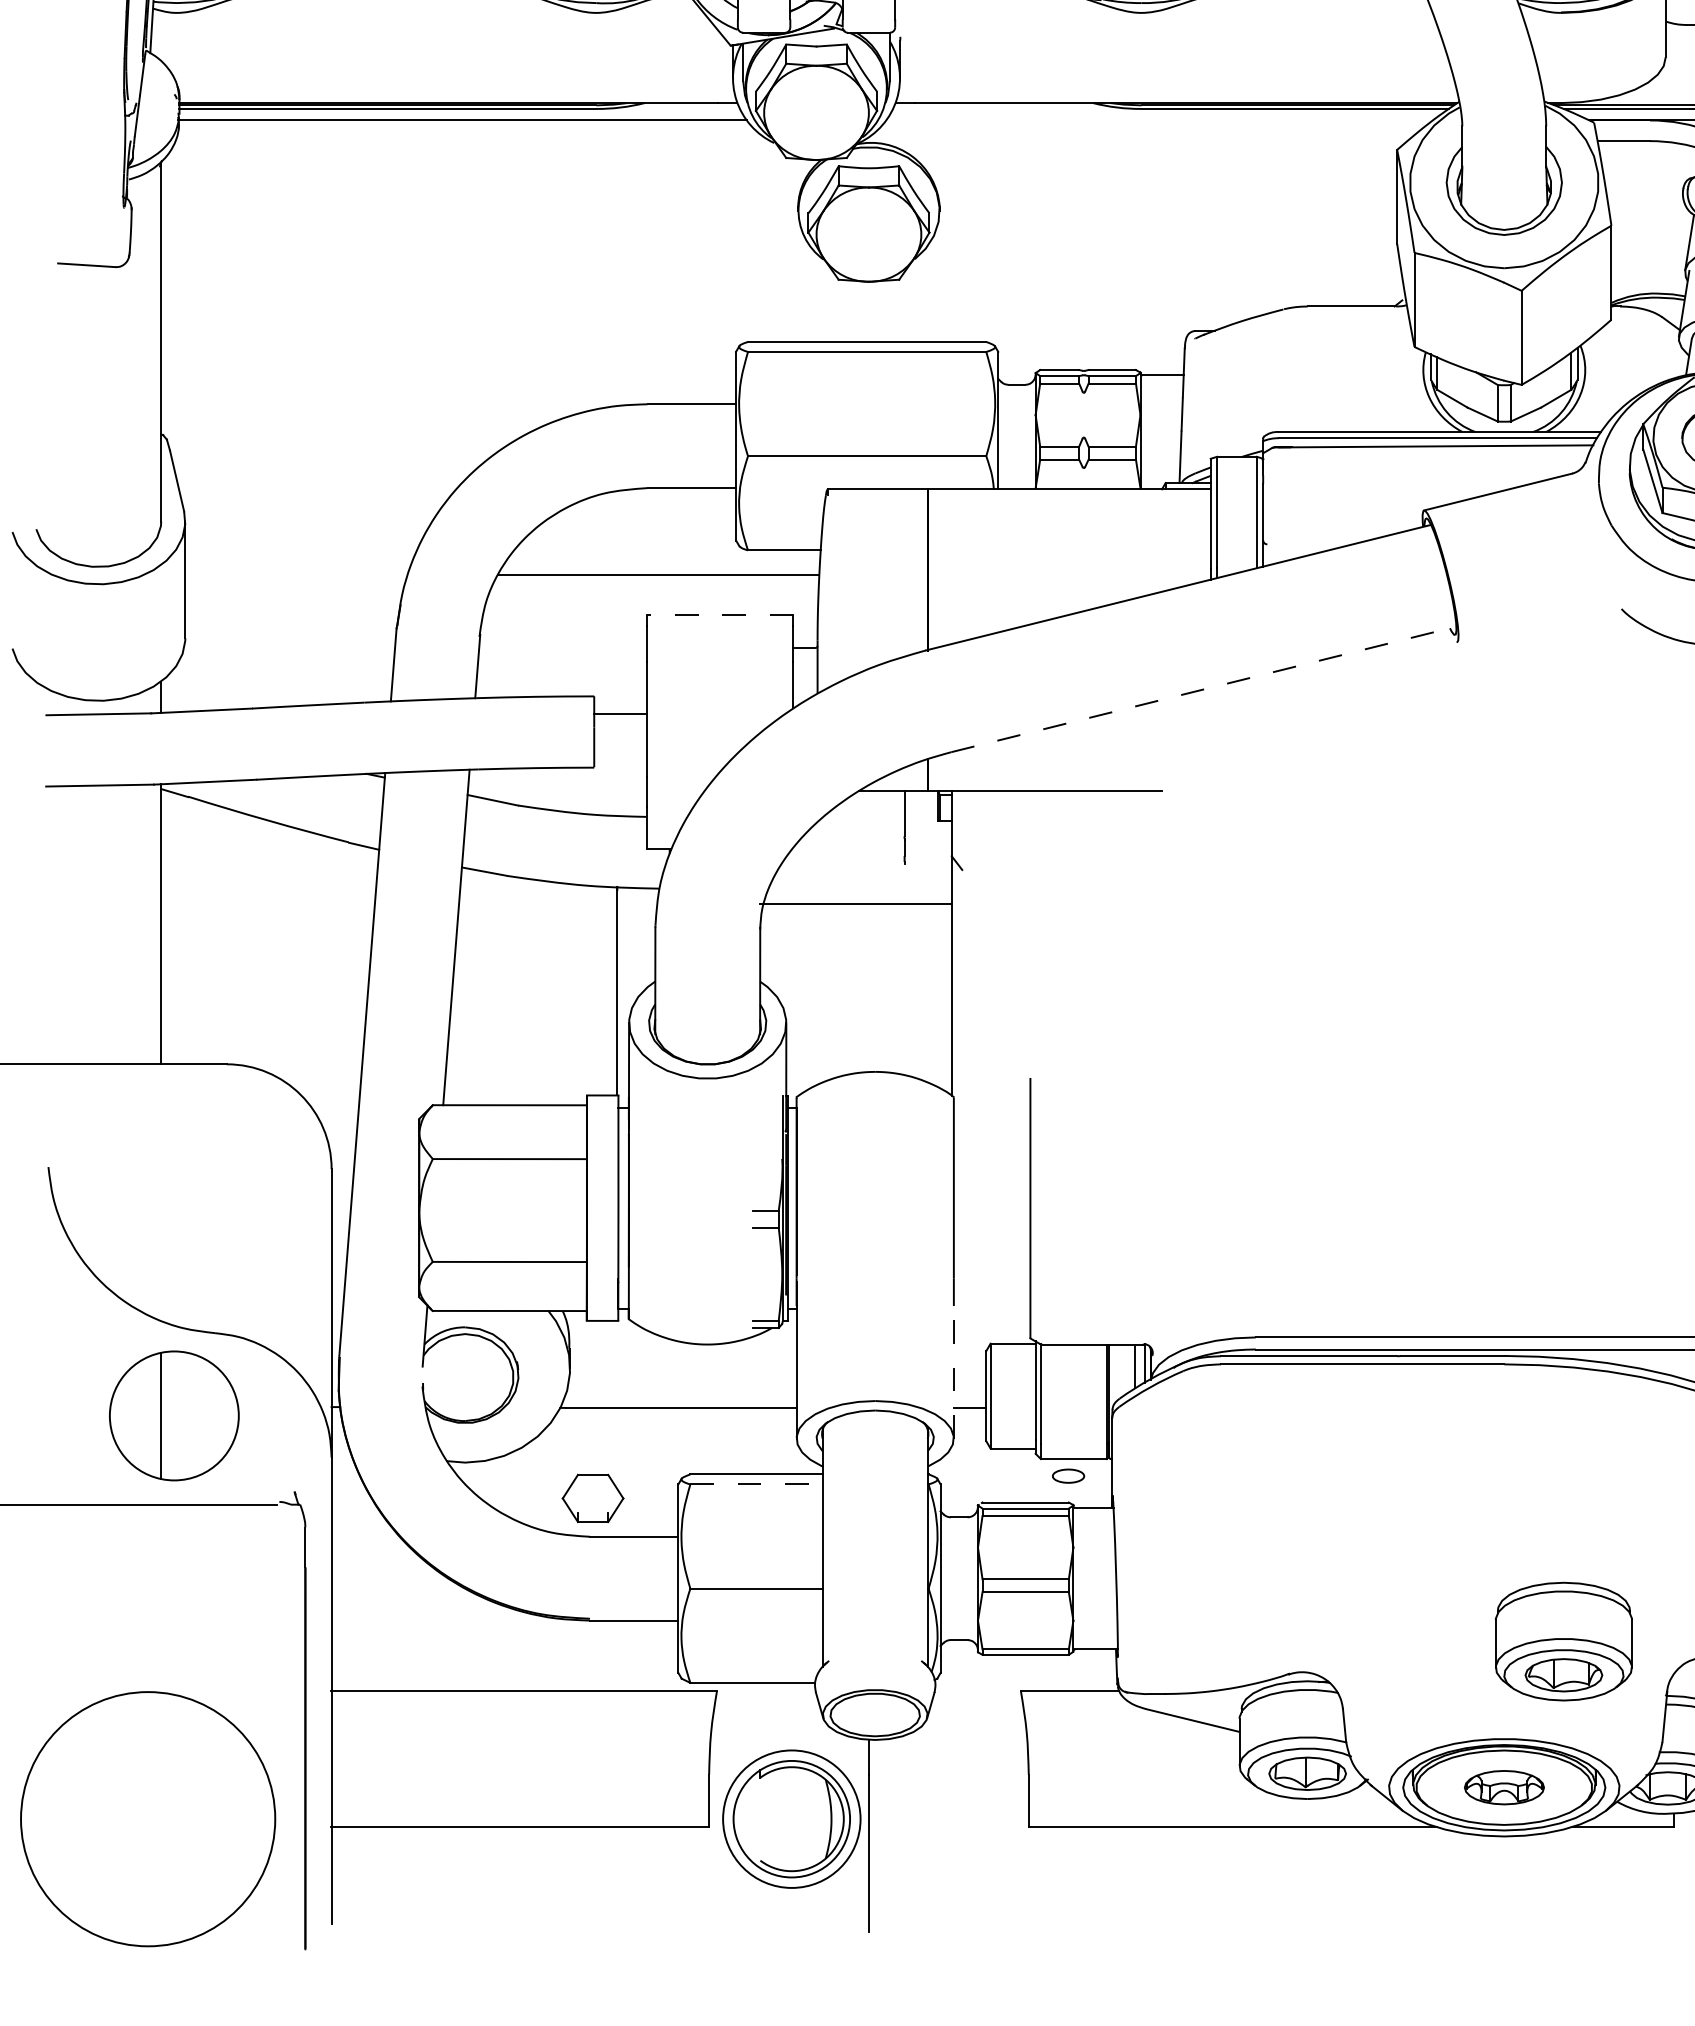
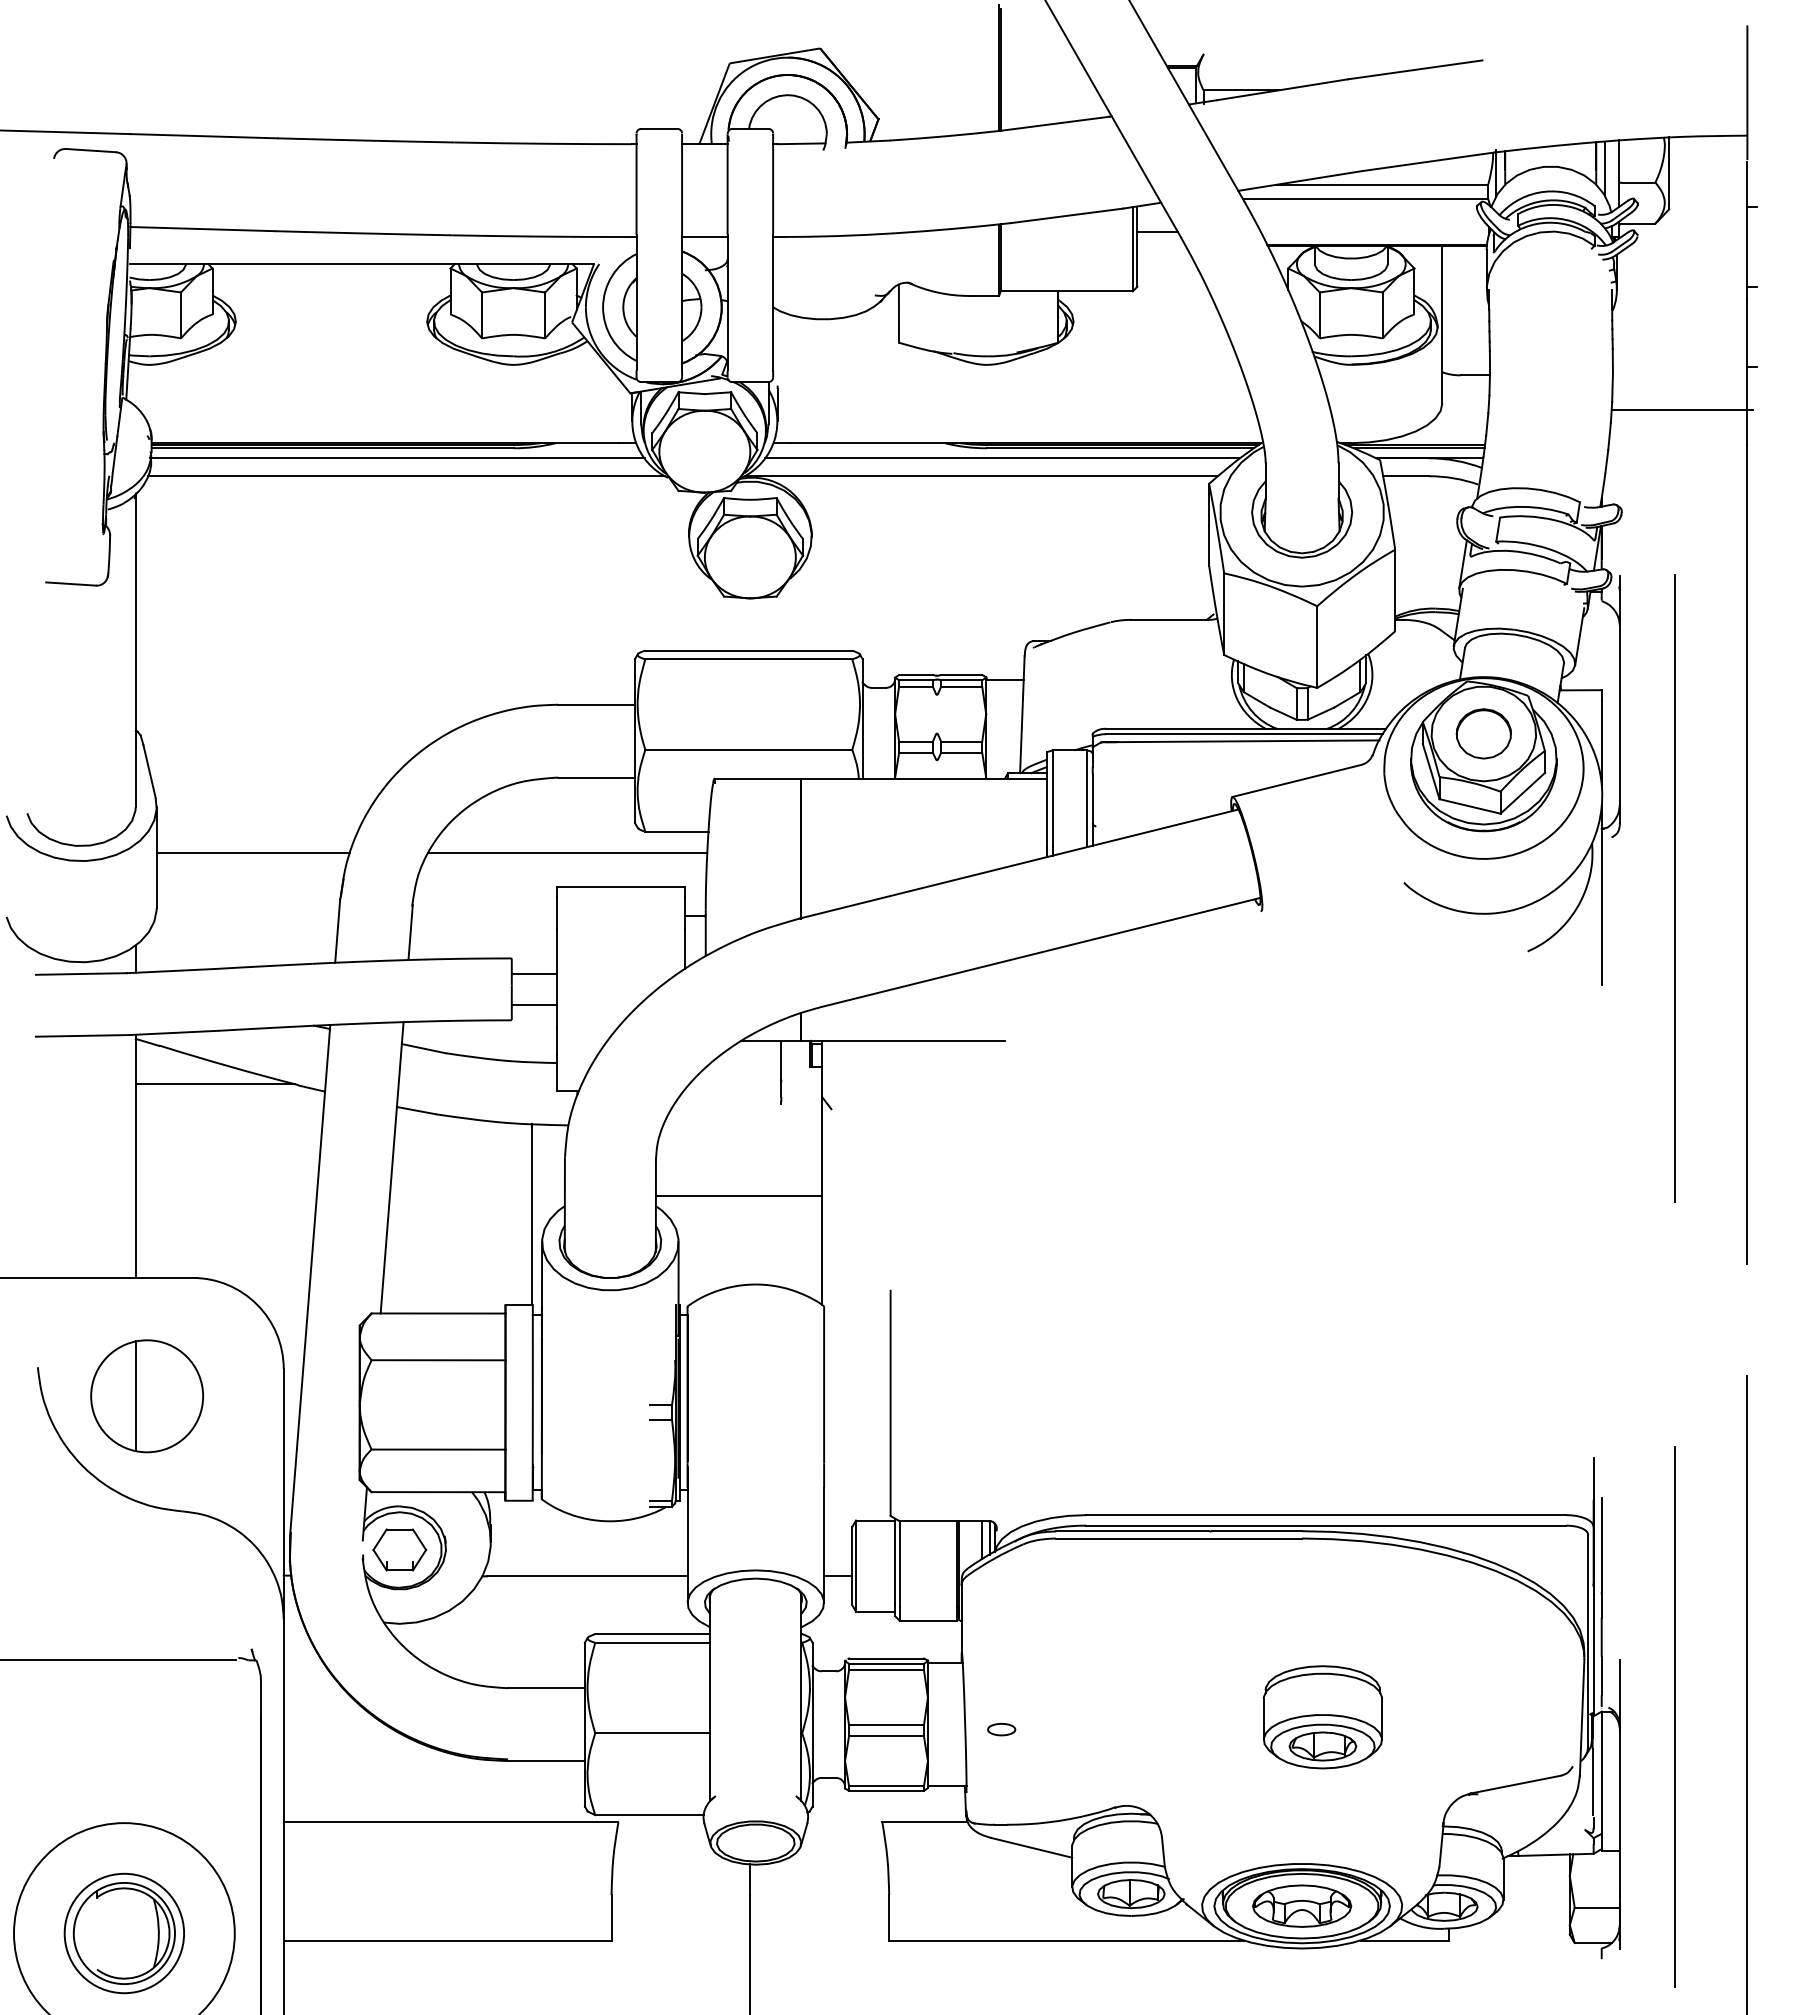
line: (1159, 120) -> (1002, 458), added
line: (472, 141) -> (406, 476), added
line: (1135, 141) -> (981, 476), added
line: (296, 574) -> (253, 852), added
line: (720, 614) -> (621, 887), dashed -> solid
line: (1204, 689) -> (1041, 952), dashed -> solid
line: (620, 749) -> (534, 1004), added
line: (253, 841) -> (215, 1084), added
line: (855, 903) -> (738, 1195), moved
line: (954, 1372) -> (824, 1545), dashed -> solid
part: (173, 1416) -> (146, 1396), moved
part: (1068, 1476) -> (1001, 1729), moved
line: (756, 1484) -> (652, 1642), dashed -> solid
part: (592, 1497) -> (399, 1549), moved
part: (1563, 1641) -> (1322, 1717), moved
part: (1504, 1786) -> (1302, 1905), size x1.43
part: (790, 1819) -> (123, 1933), moved

